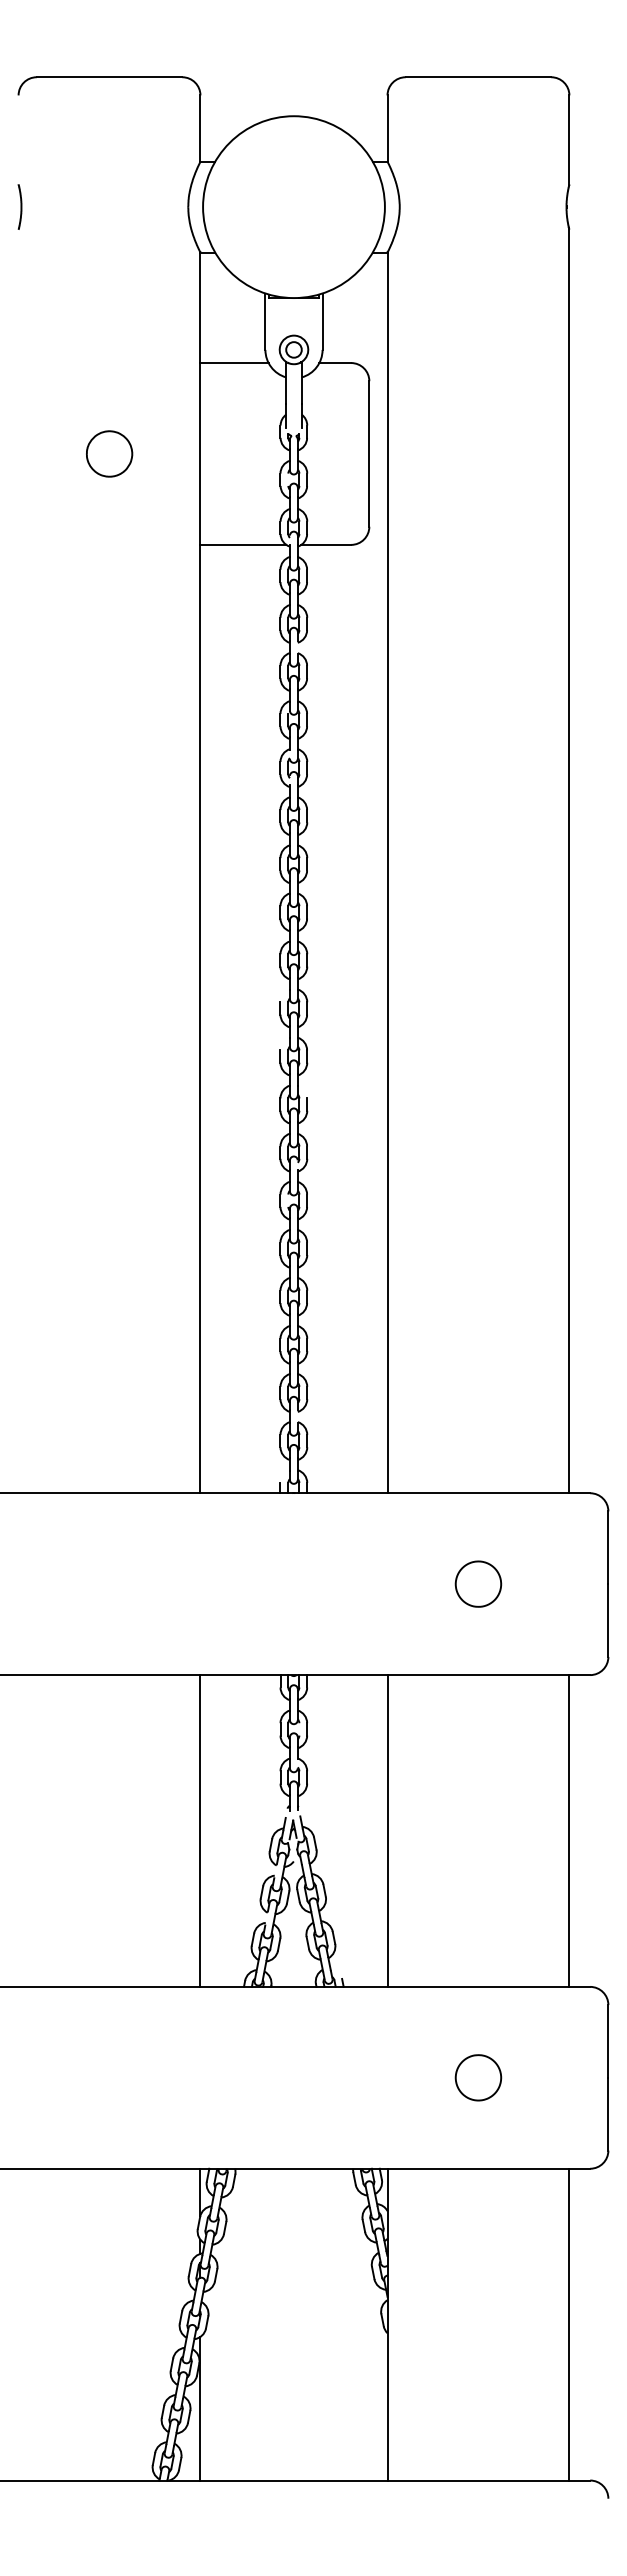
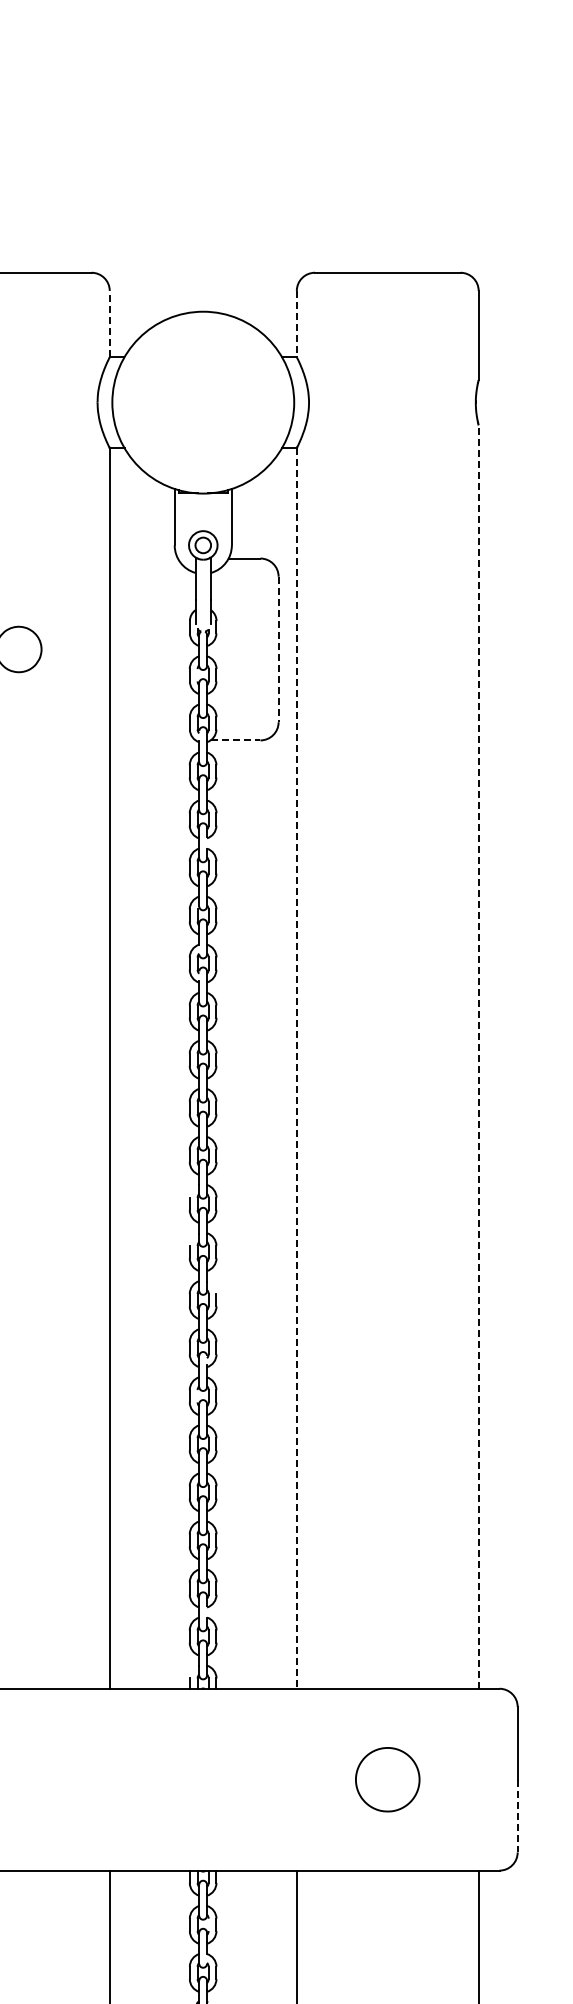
line: (200, 128) -> (109, 324), solid -> dashed
line: (387, 129) -> (296, 325), solid -> dashed
line: (234, 363) -> (143, 559), removed
line: (369, 453) -> (278, 649), solid -> dashed
line: (243, 544) -> (152, 740), removed
line: (326, 544) -> (235, 740), solid -> dashed
line: (569, 861) -> (478, 1057), solid -> dashed
line: (387, 873) -> (296, 1069), solid -> dashed
part: (478, 1583) -> (387, 1779), size x1.4
line: (608, 1621) -> (517, 1817), solid -> dashed

